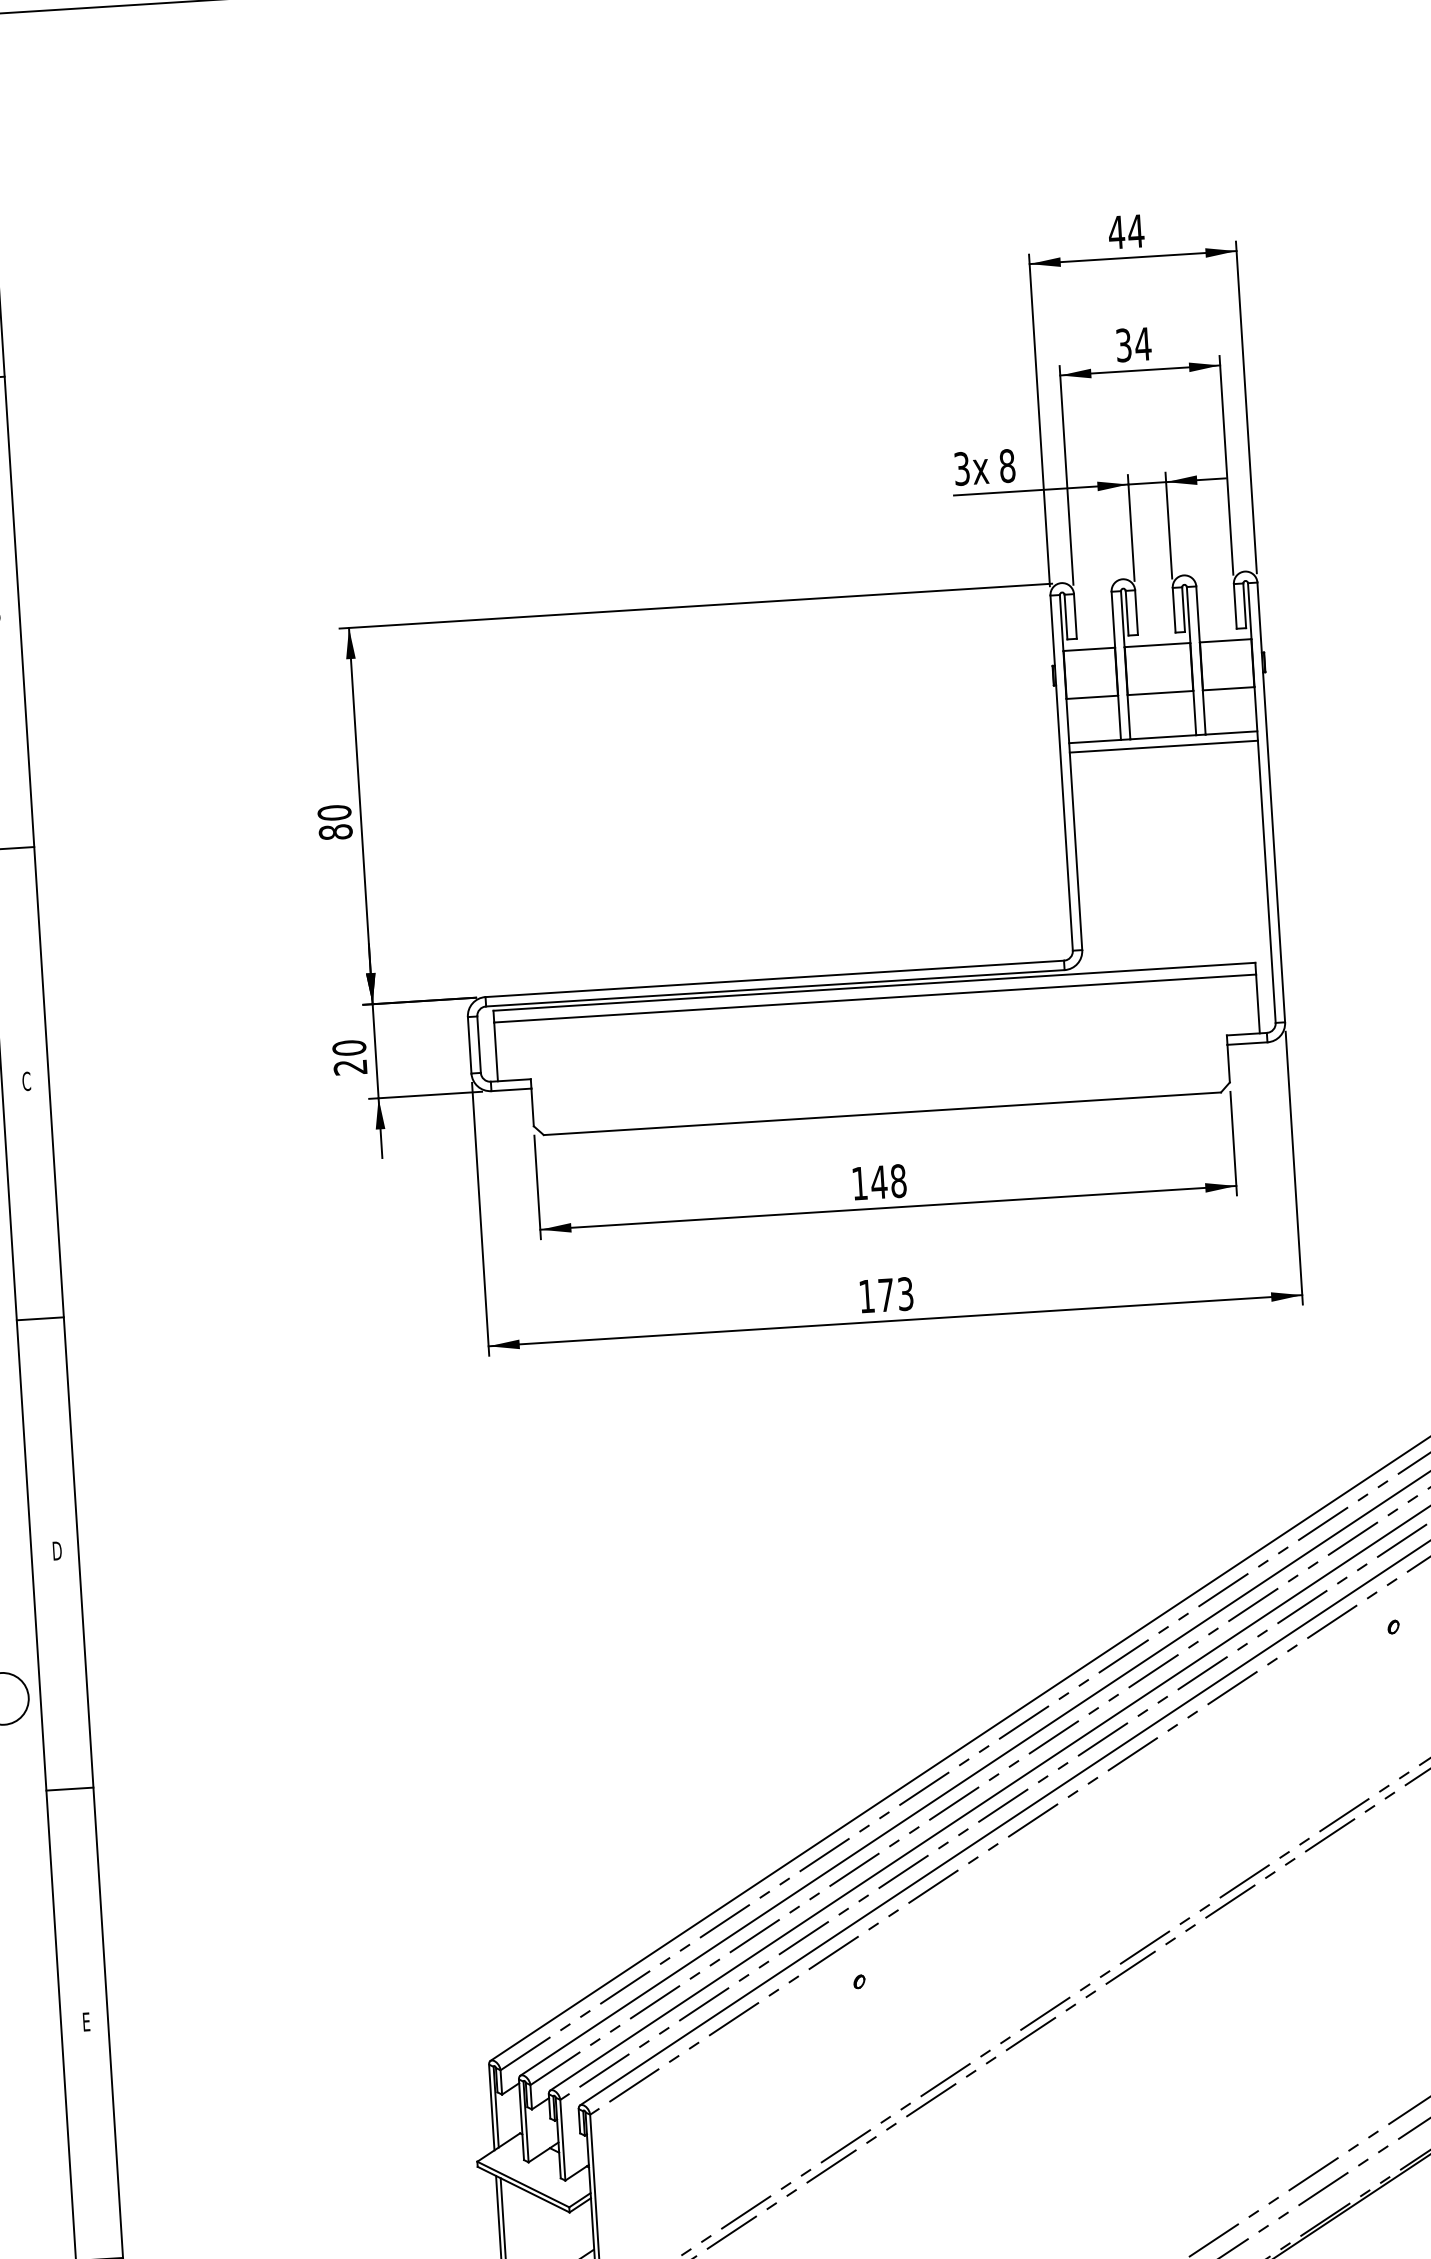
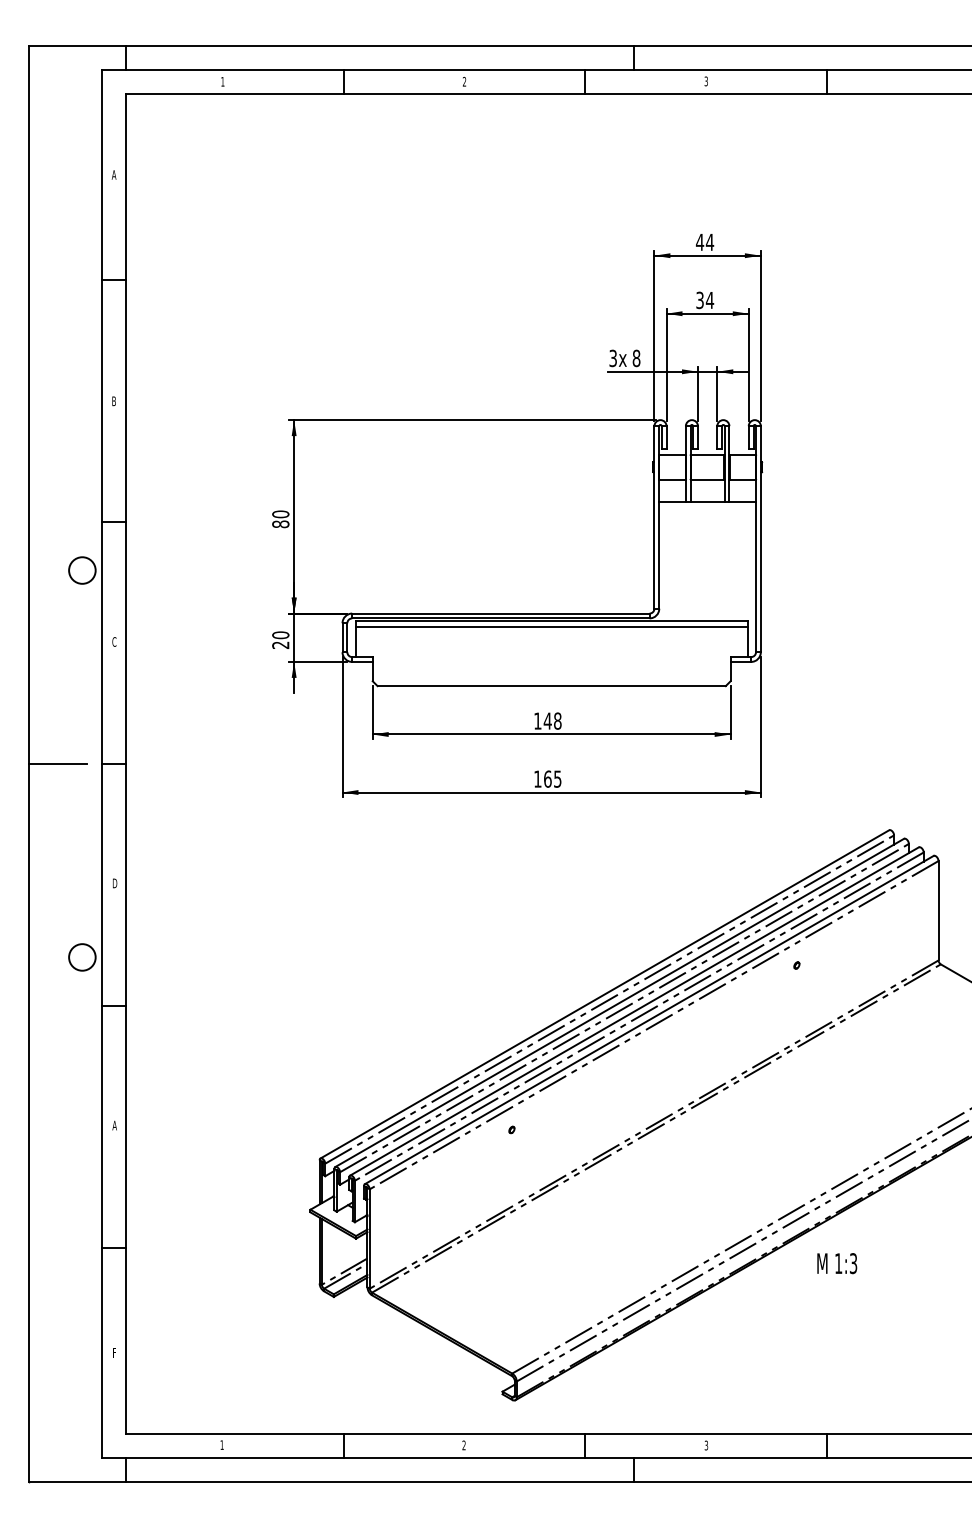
line: (1163, 747) -> (707, 507), removed
text: (895, 1293) -> (552, 778), 173 -> 165
text: (85, 2021) -> (114, 1125), E -> A

